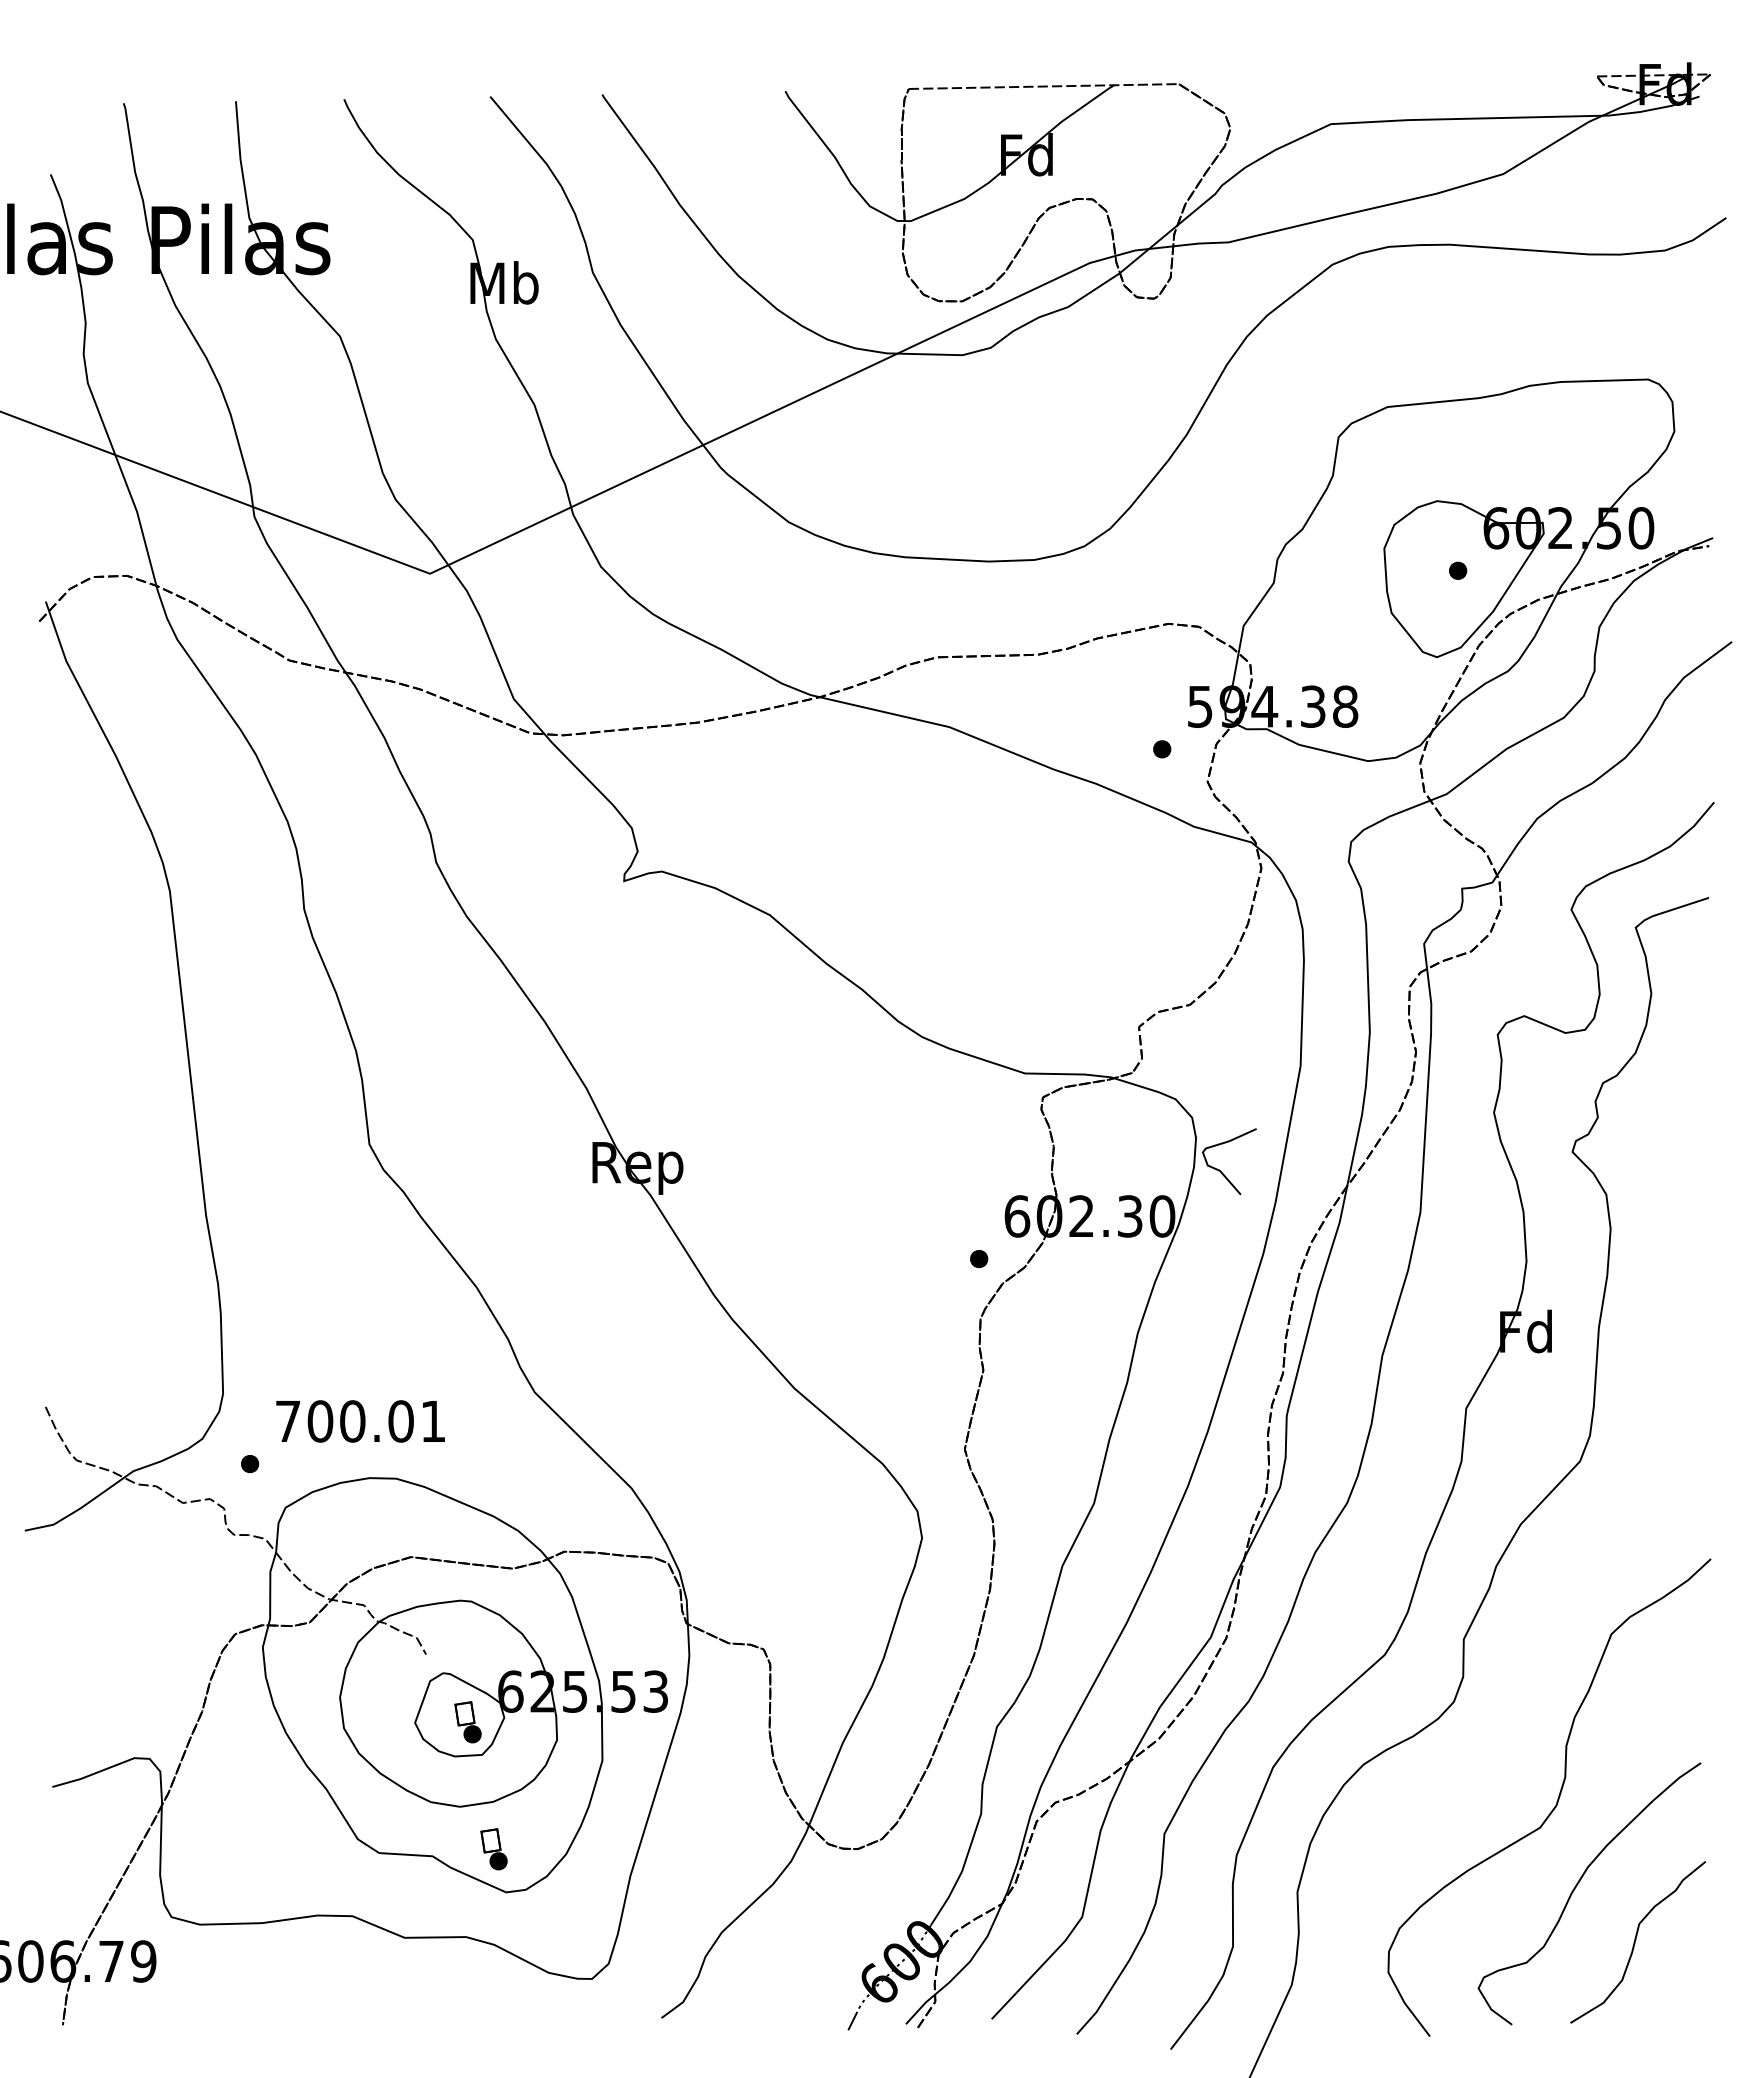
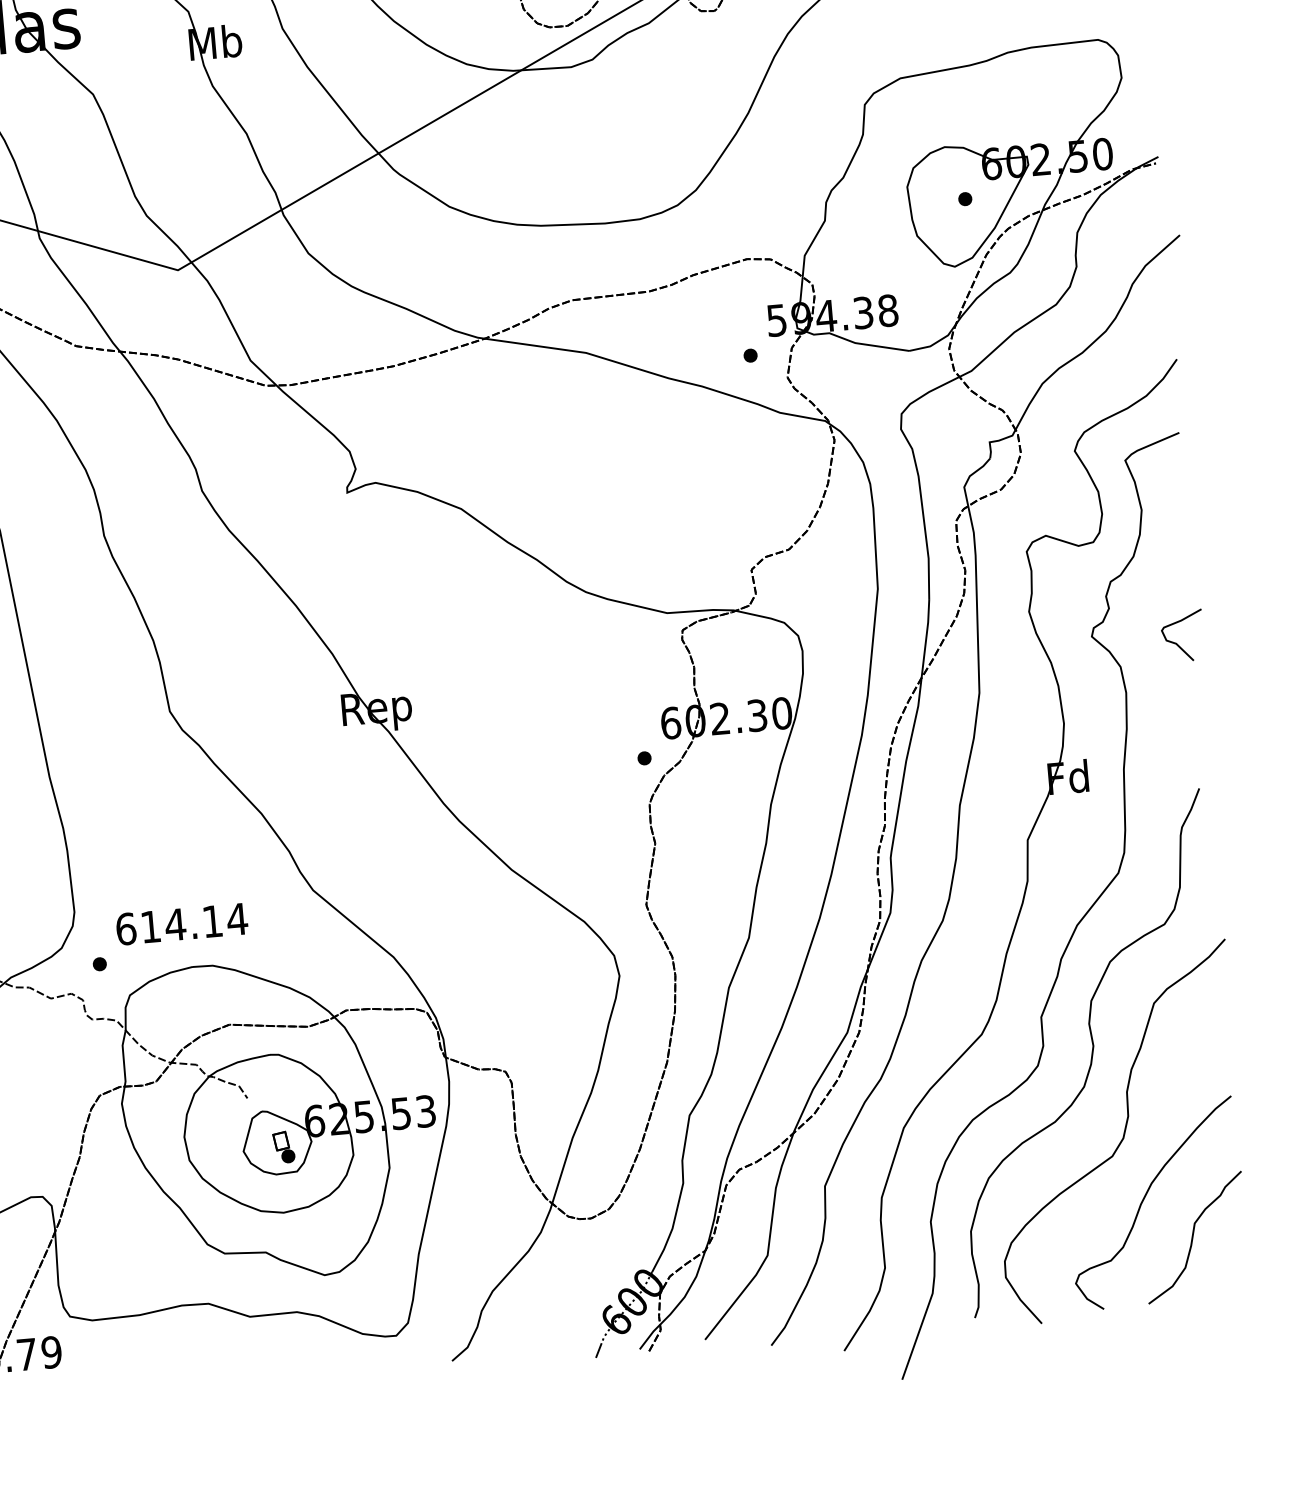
curve: (1220, 1170) -> (1176, 643), moved
text: (360, 1421) -> (181, 924), 700.01 -> 614.14
curve: (1524, 1693) -> (1091, 1054), added
part: (493, 1849) -> (312, 1243), removed

